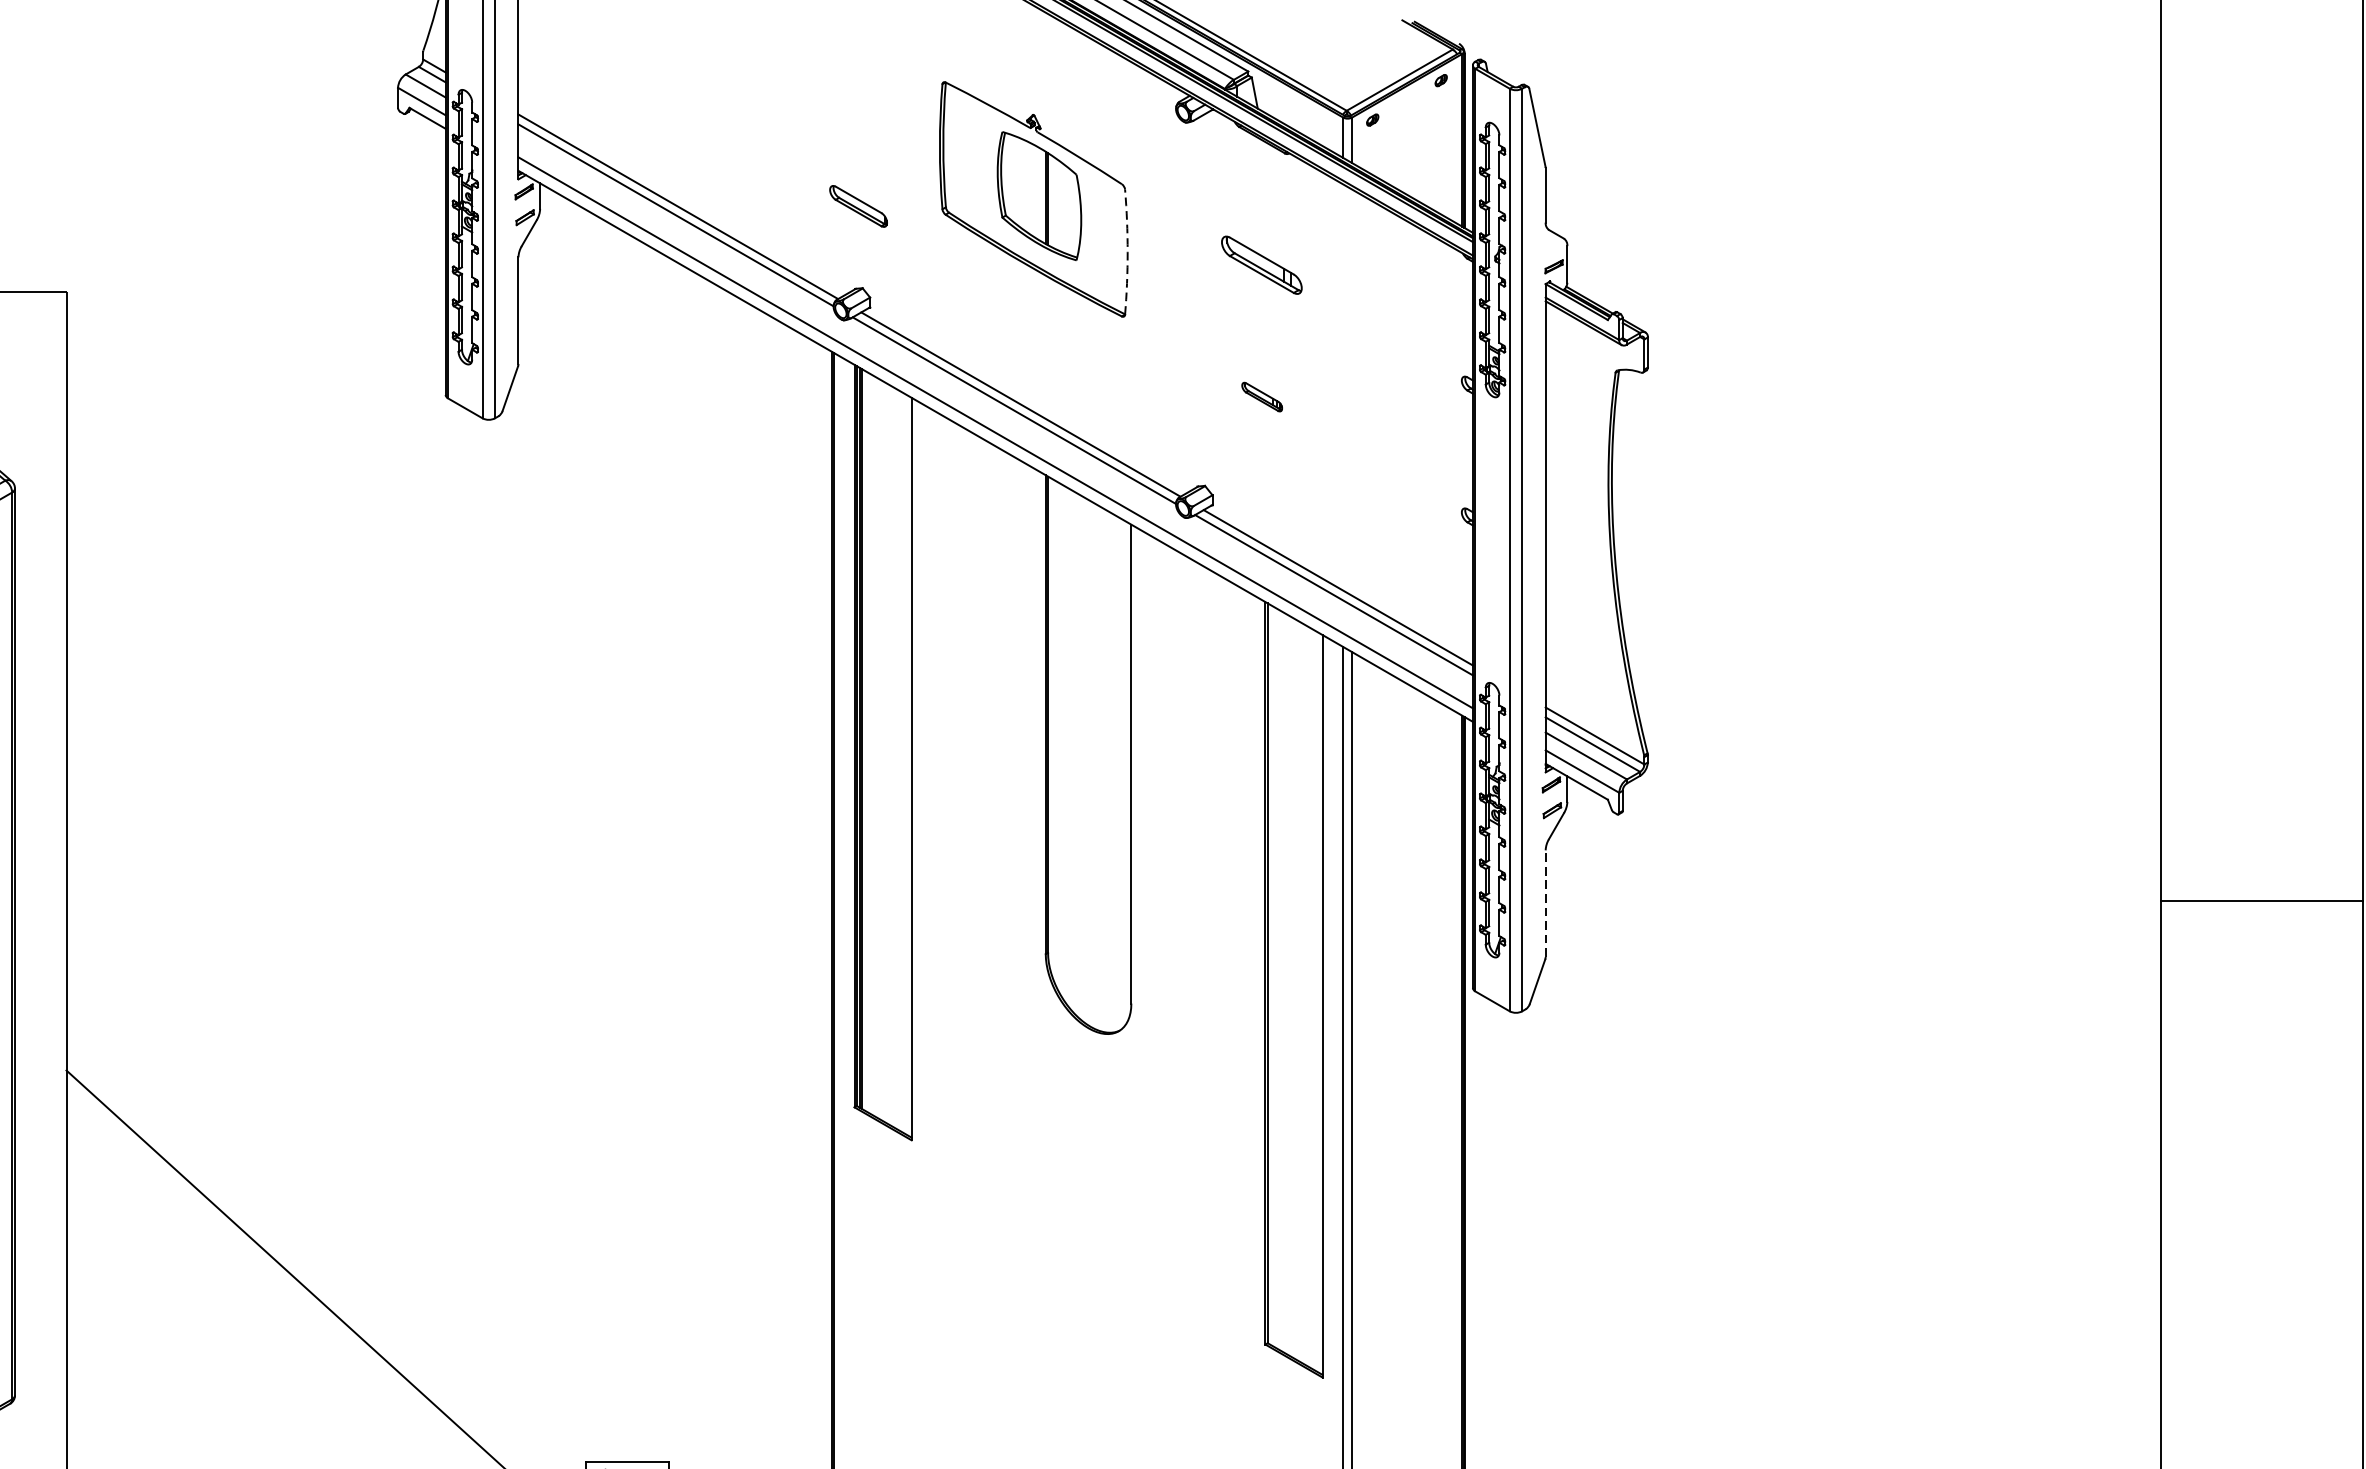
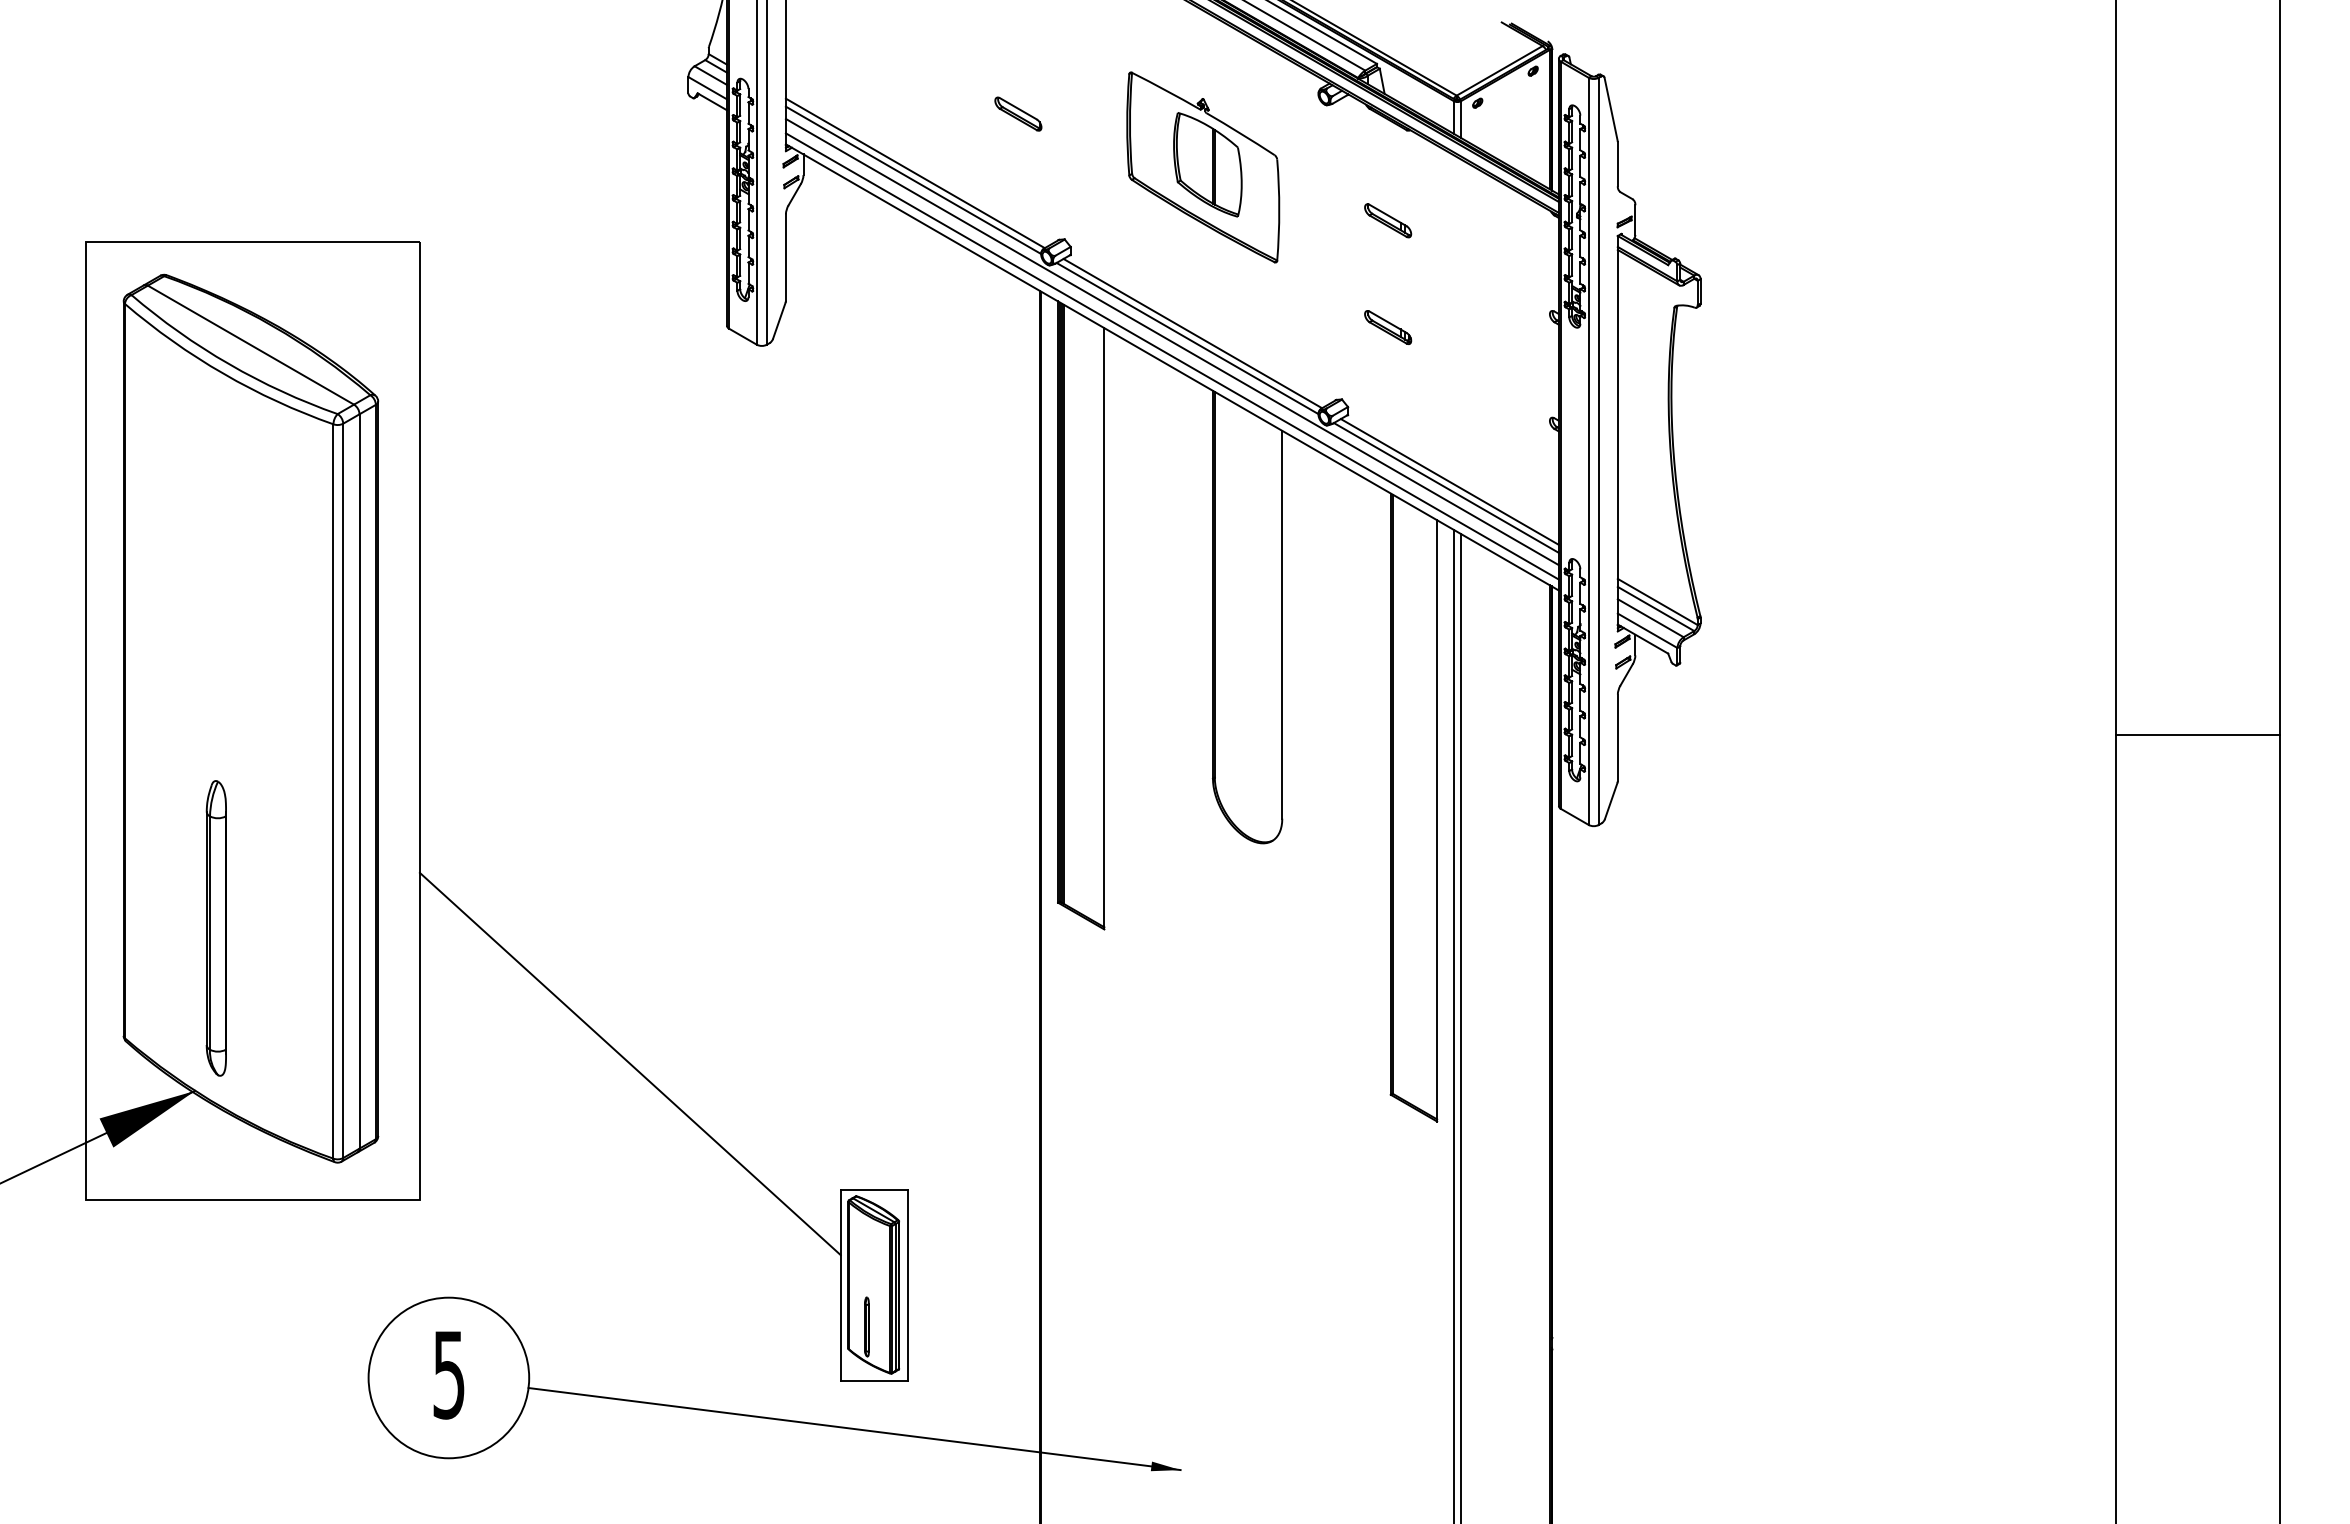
part: (858, 205) -> (1018, 113), moved
arc: (1127, 252) -> (1279, 210), dashed -> solid
part: (1262, 264) -> (1388, 220), size x0.71
part: (1262, 397) -> (1388, 327), size x1.43
line: (994, 414) -> (1171, 341), added
line: (1545, 903) -> (1617, 737), dashed -> solid

